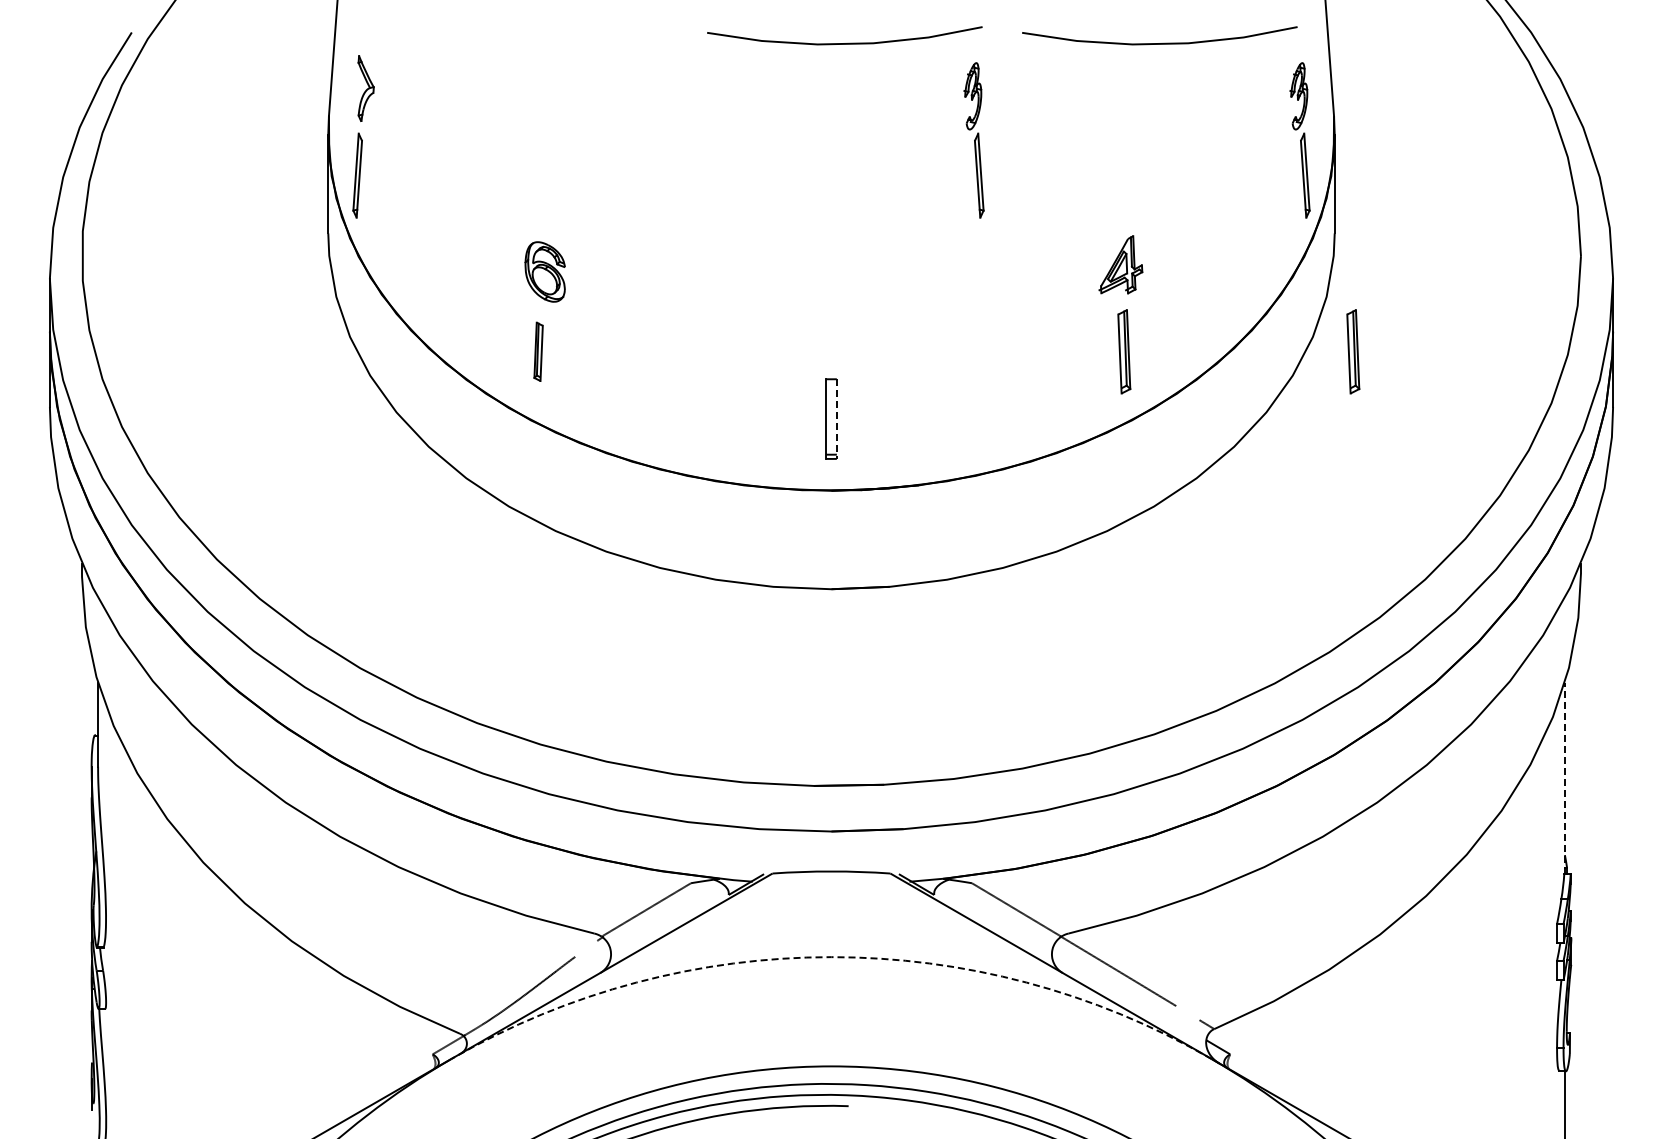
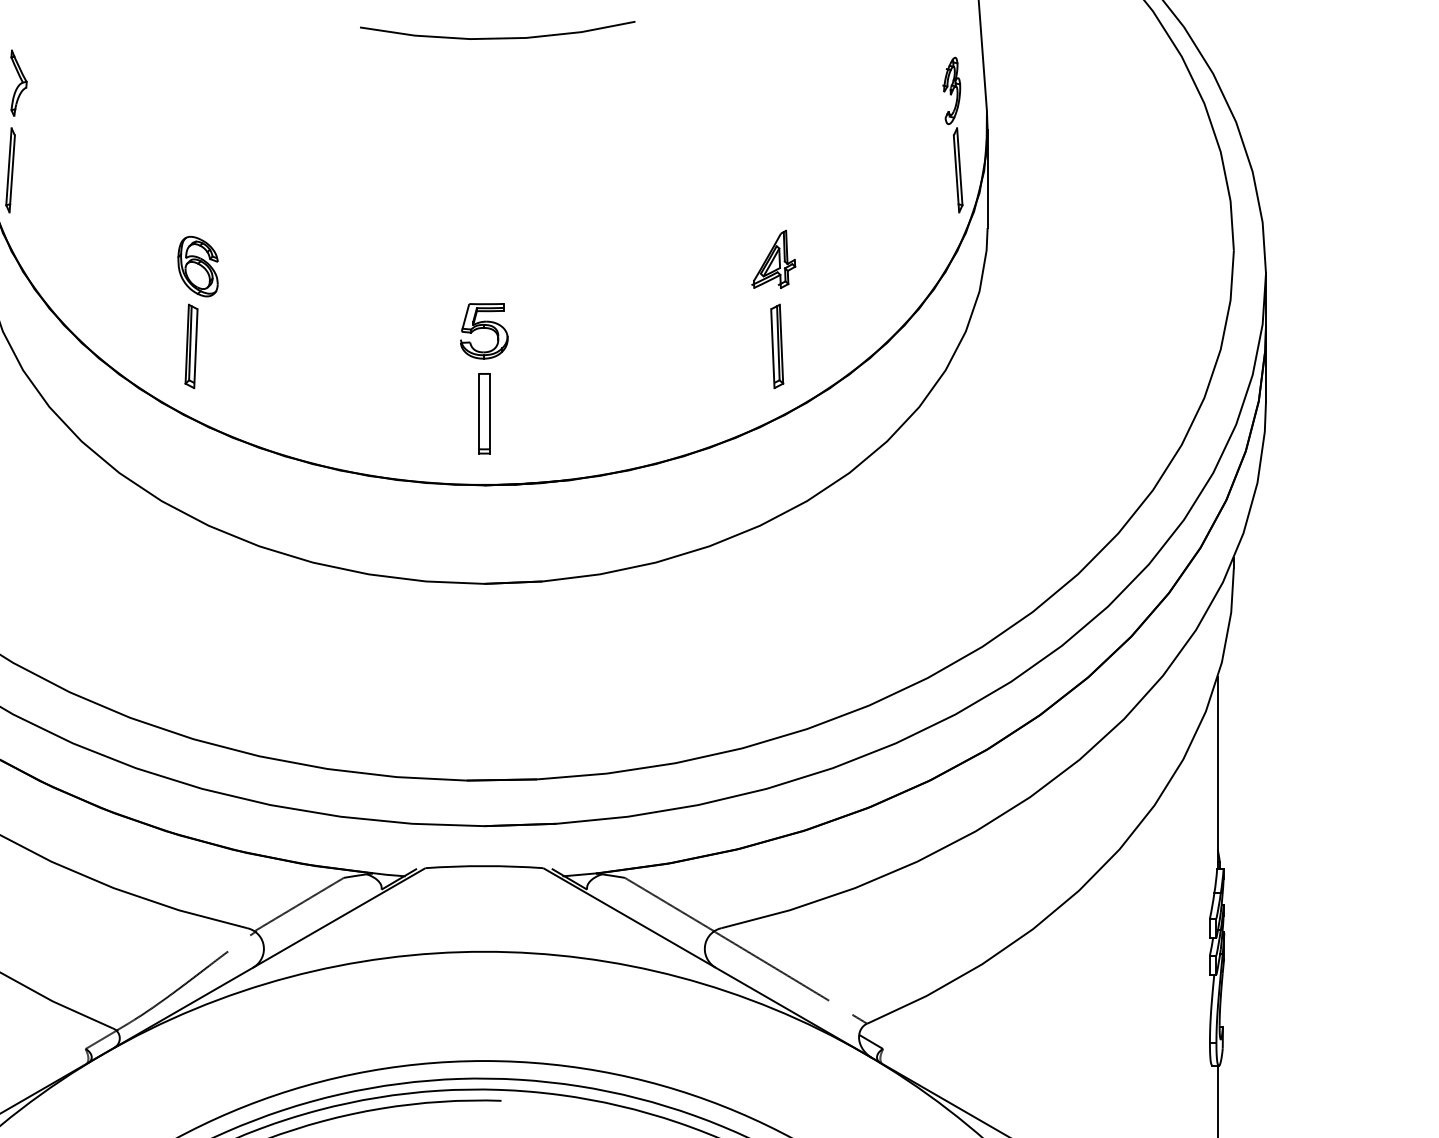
curve: (1159, 43) -> (812, 38), removed
part: (973, 140) -> (626, 135), removed
part: (831, 336) -> (484, 331), added
part: (538, 351) -> (191, 346), size x1.43
part: (1353, 351) -> (1006, 346), removed
line: (836, 419) -> (489, 414), dashed -> solid
line: (1564, 778) -> (1217, 773), dashed -> solid
arc: (831, 957) -> (484, 952), dashed -> solid

